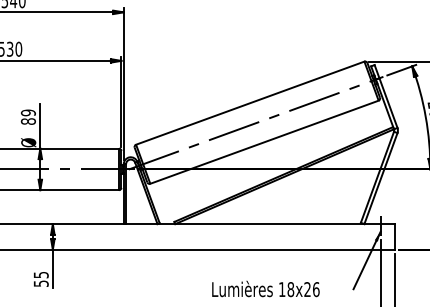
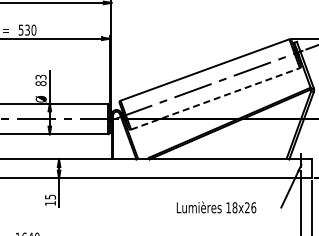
text: (27, 111) -> (40, 76), 89 -> 83
line: (264, 141) -> (215, 98), solid -> dashed
text: (41, 283) -> (50, 203), 55 -> 15

